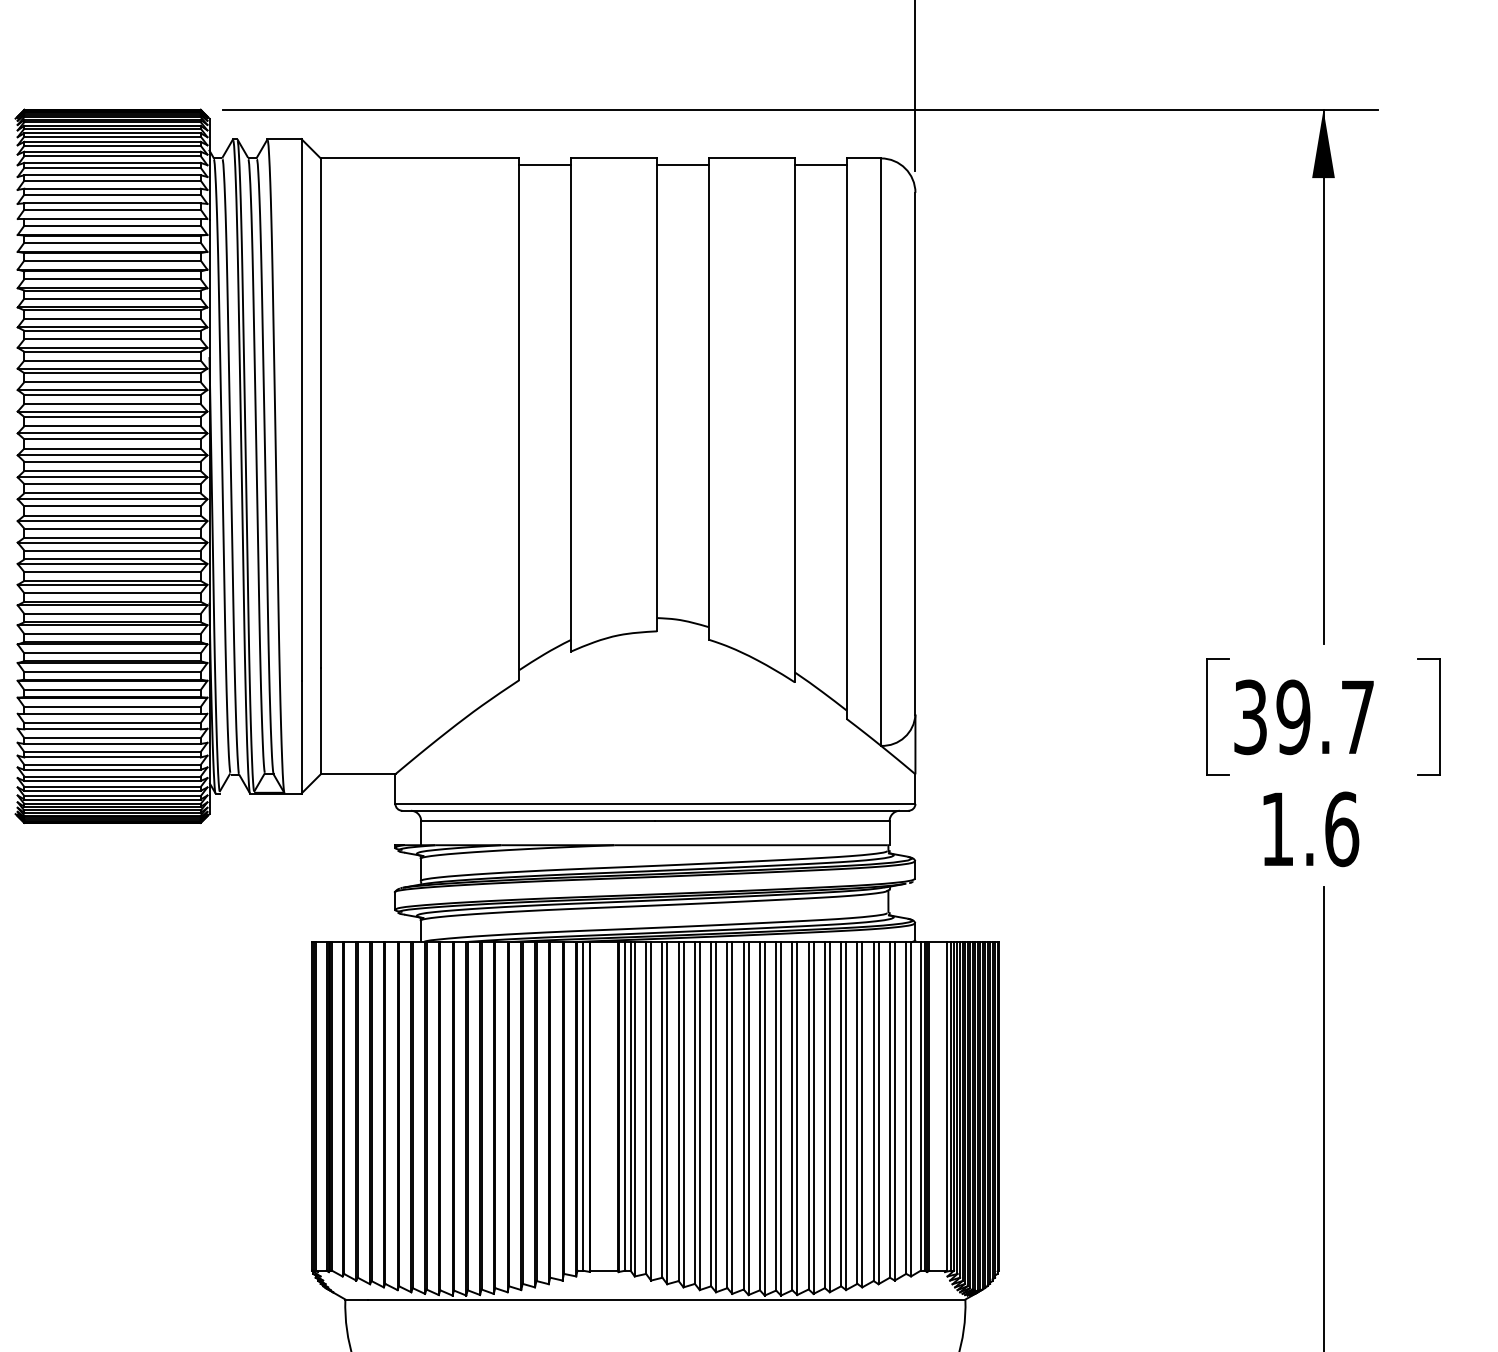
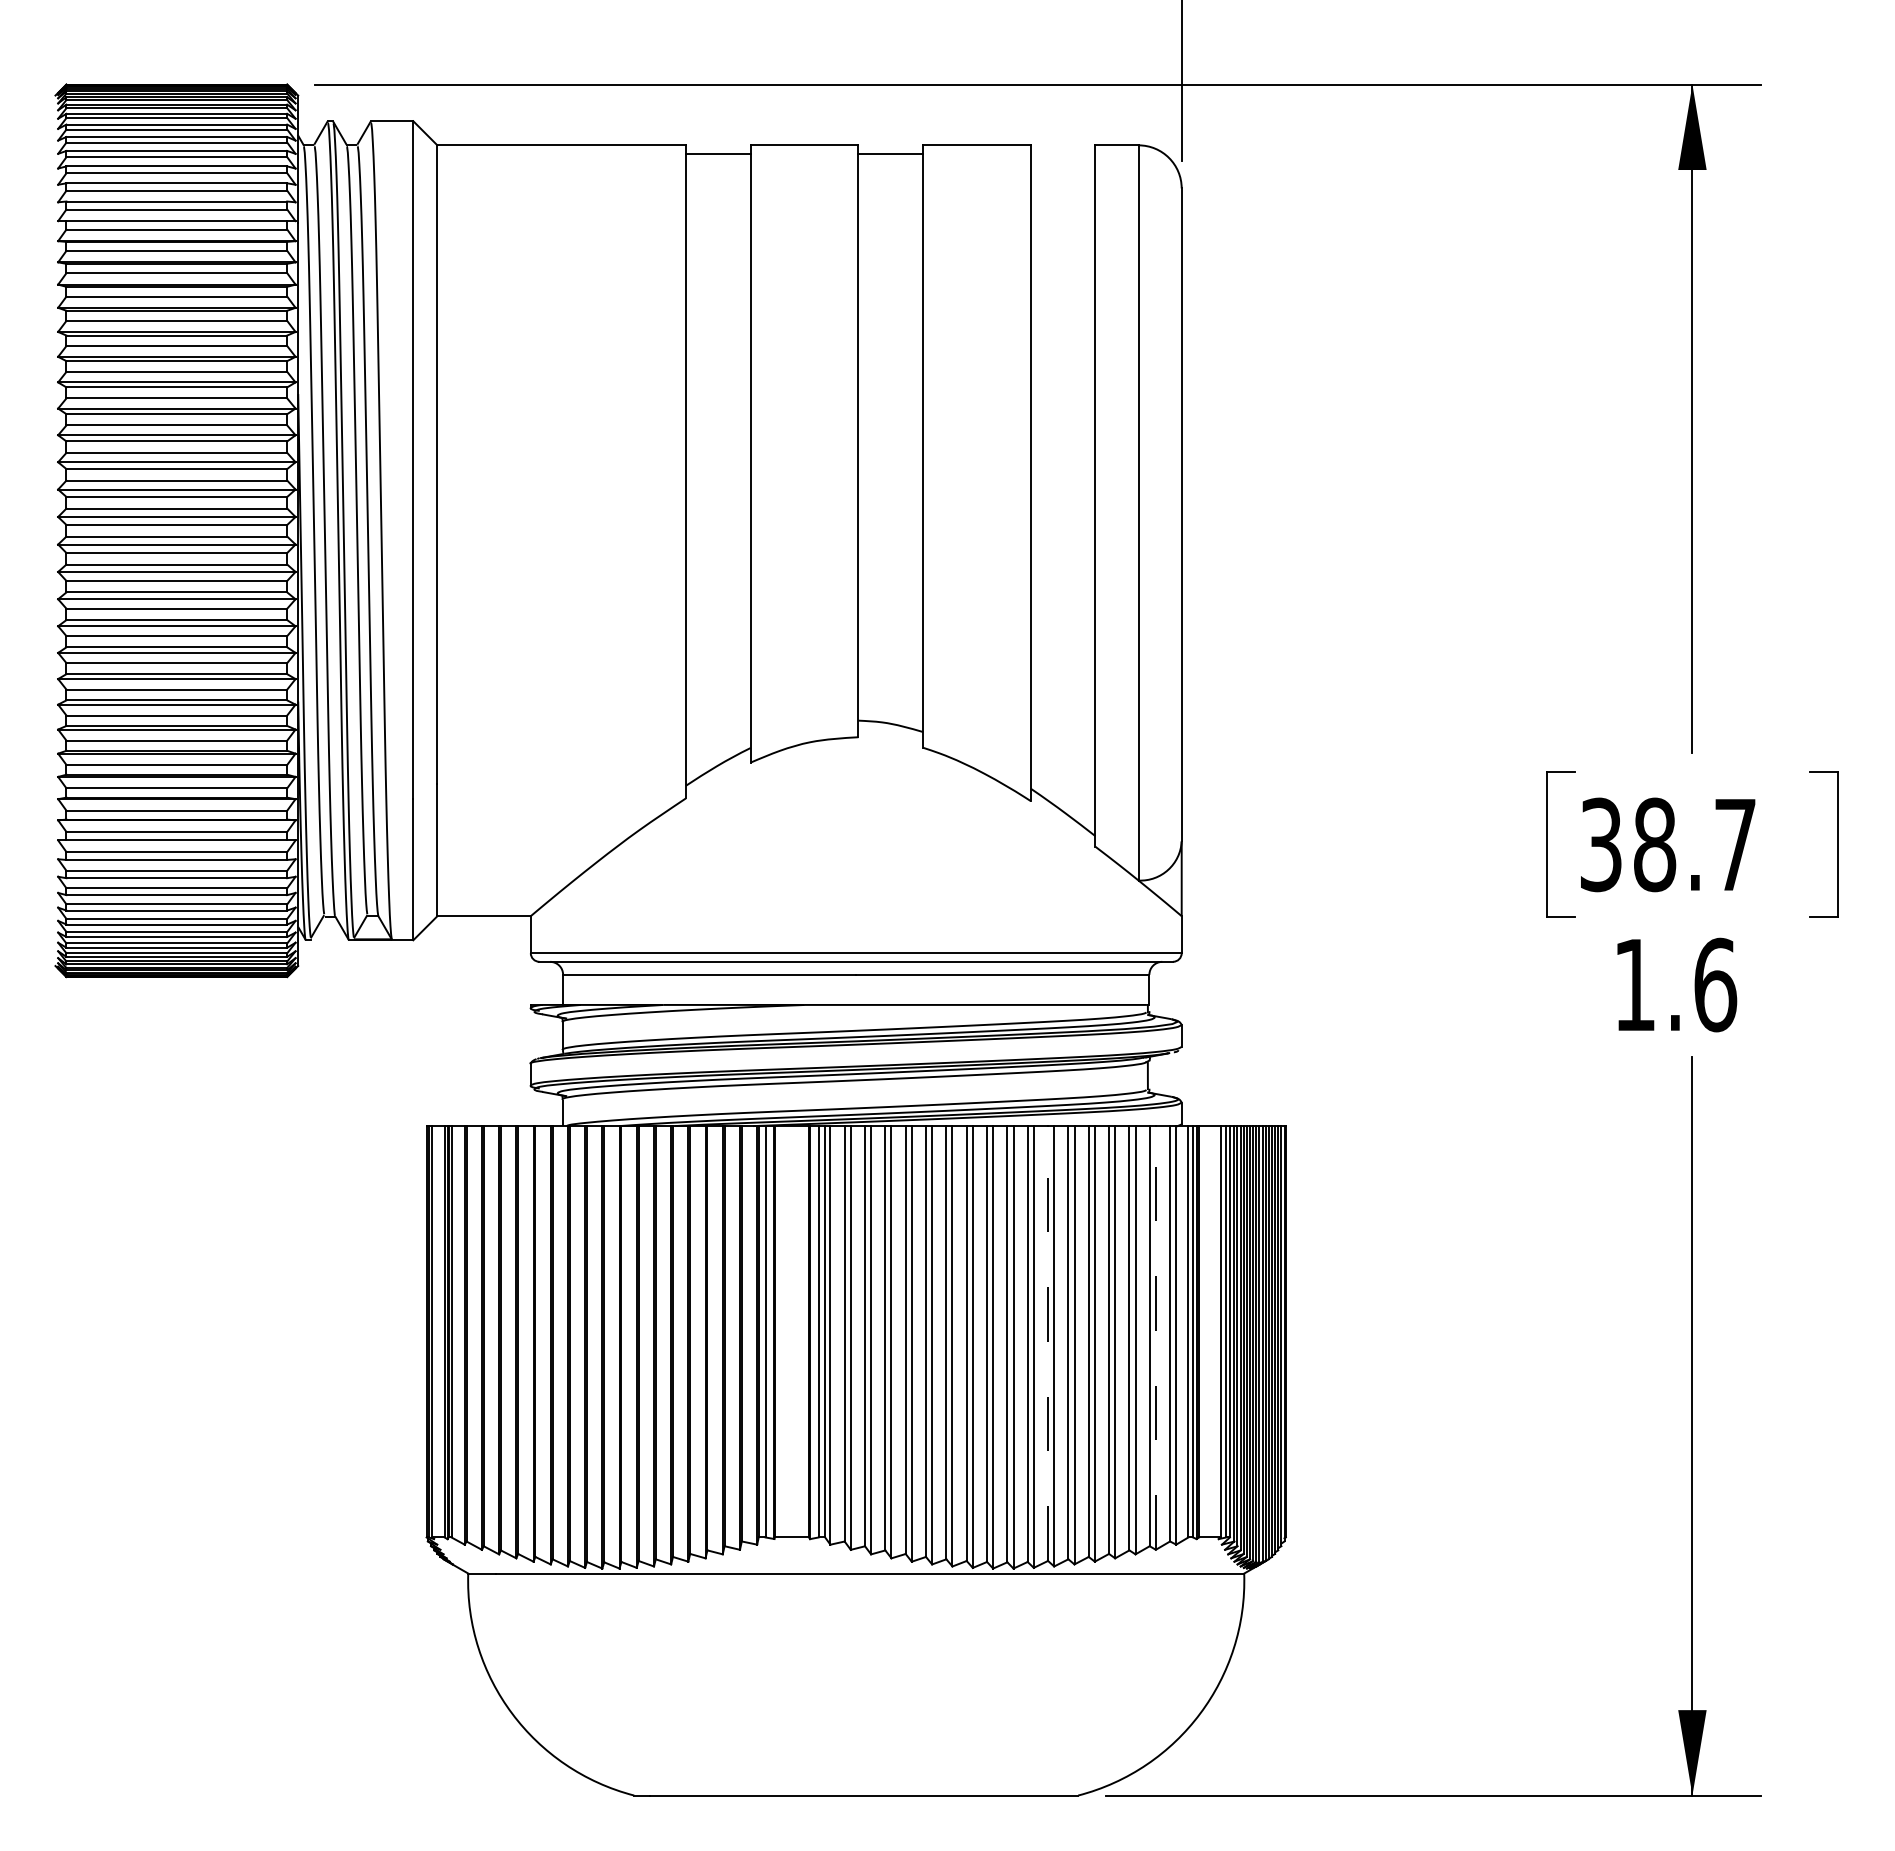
line: (820, 164) -> (1062, 153), removed
text: (1293, 717) -> (1654, 844), 39.7 -> 38.7
line: (894, 1110) -> (1155, 1337), solid -> dashed
line: (809, 1115) -> (1048, 1343), solid -> dashed

